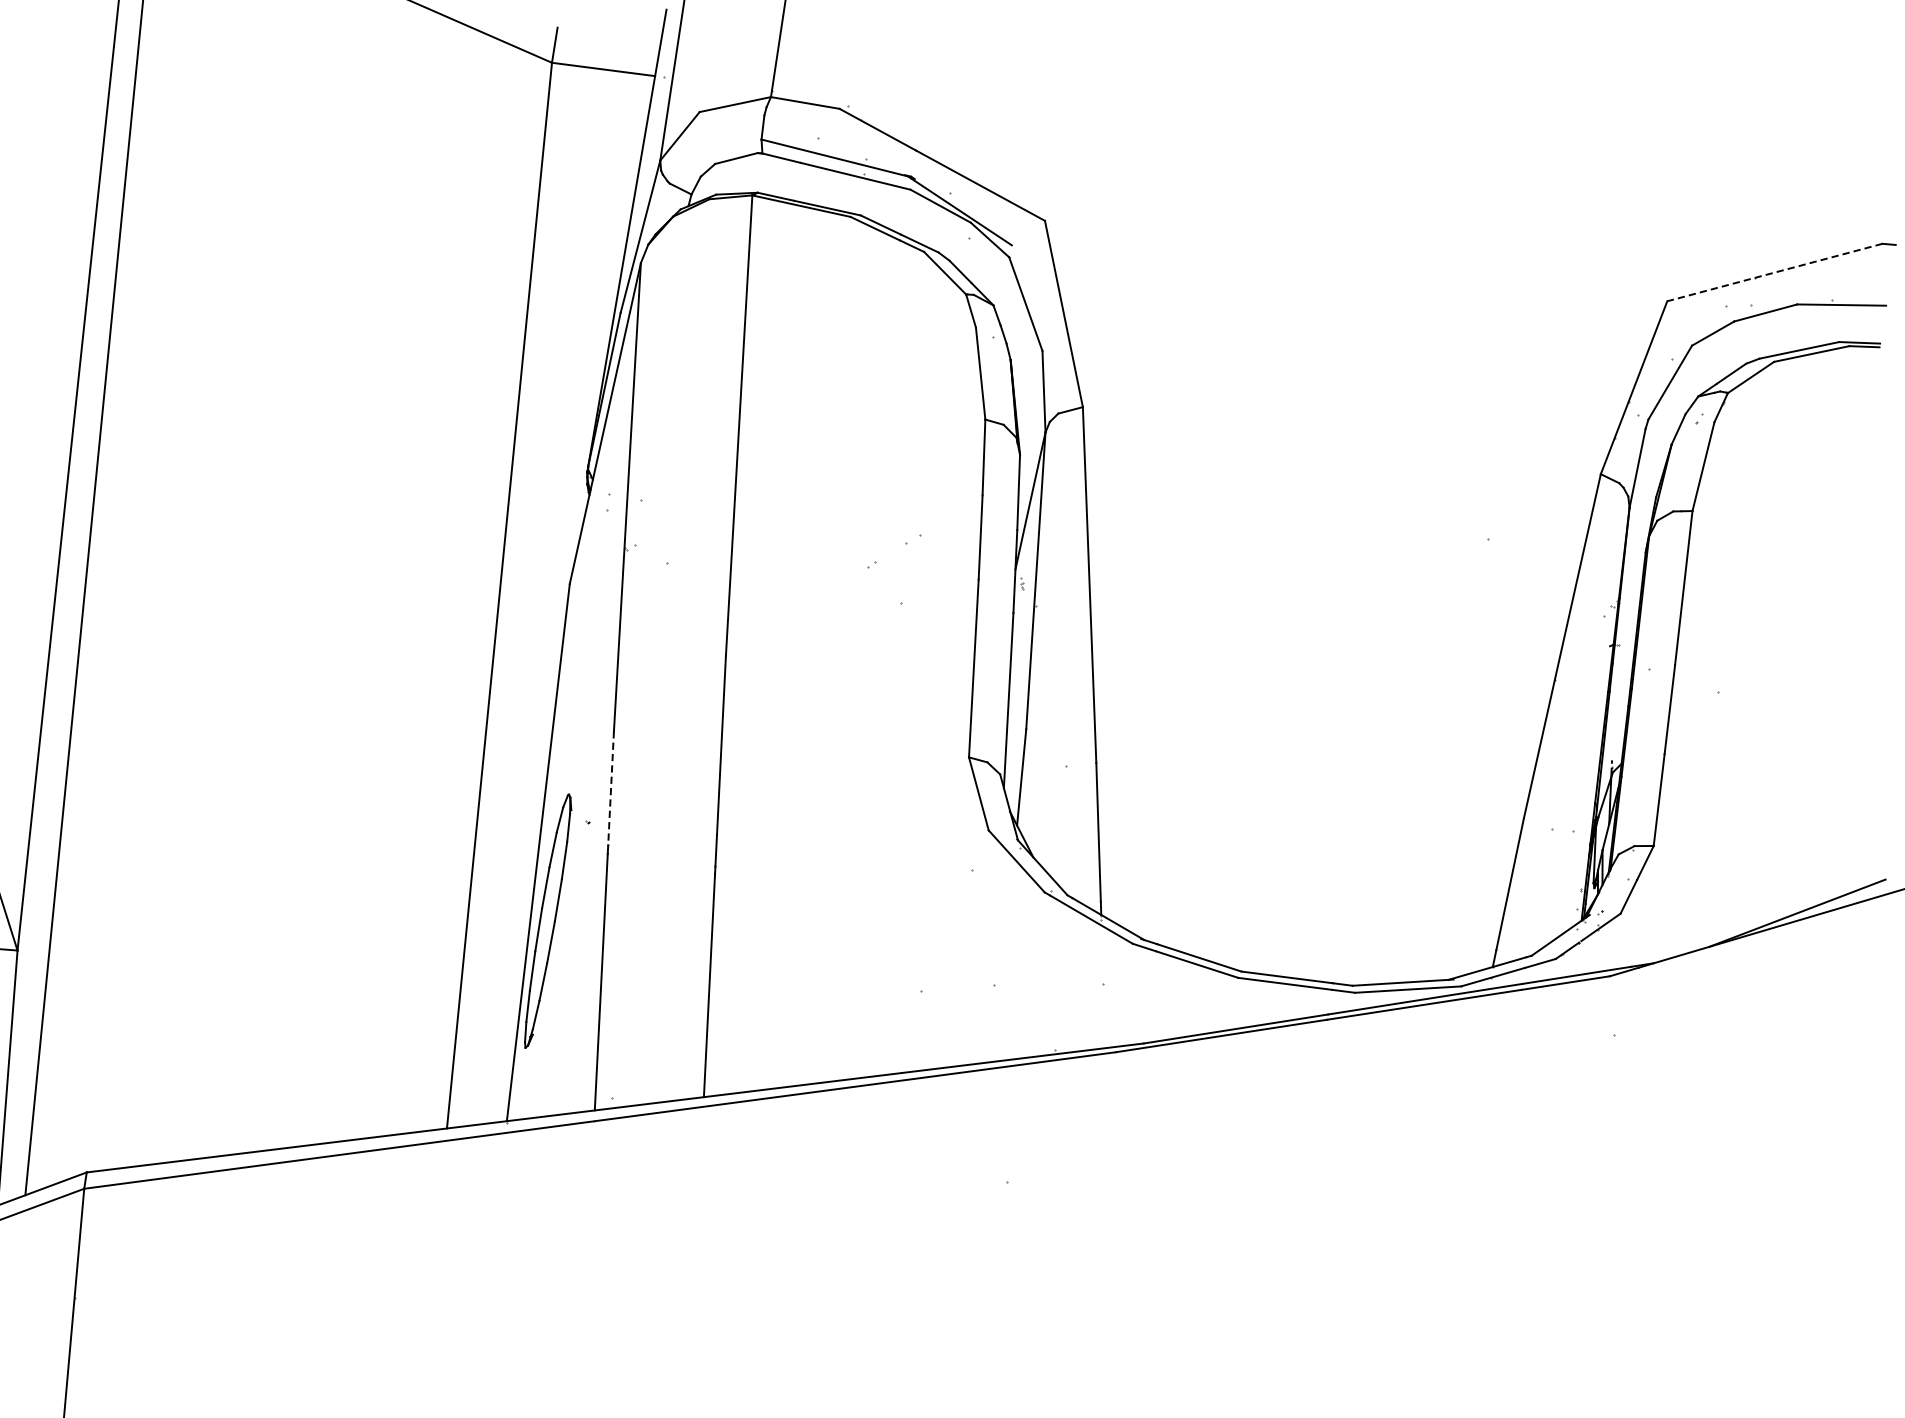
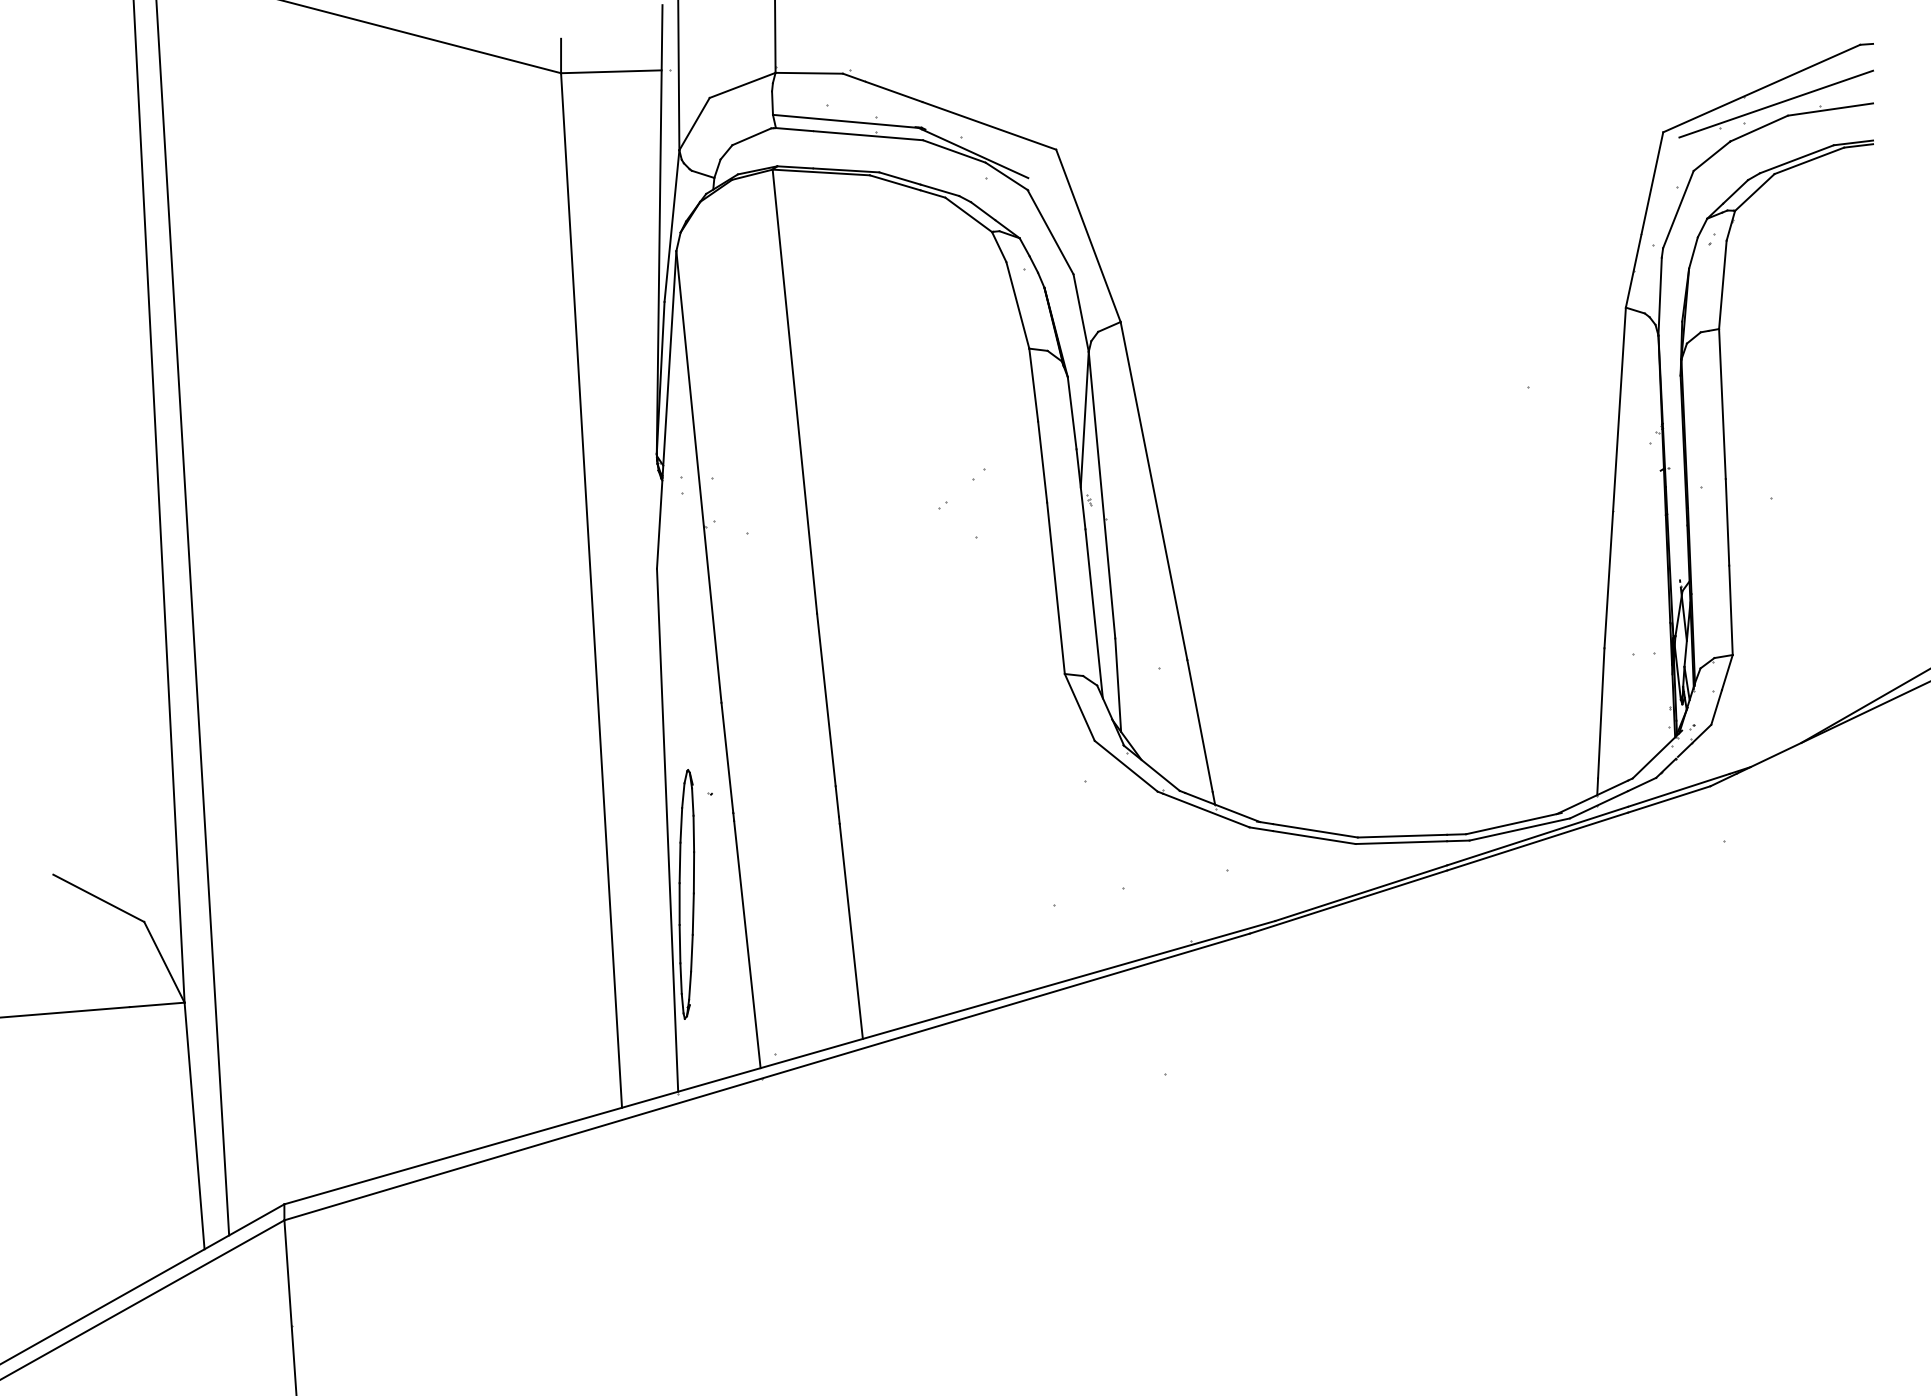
line: (1774, 272) -> (1761, 88), dashed -> solid
line: (1787, 290) -> (1776, 103), added
line: (611, 789) -> (727, 758), dashed -> solid

